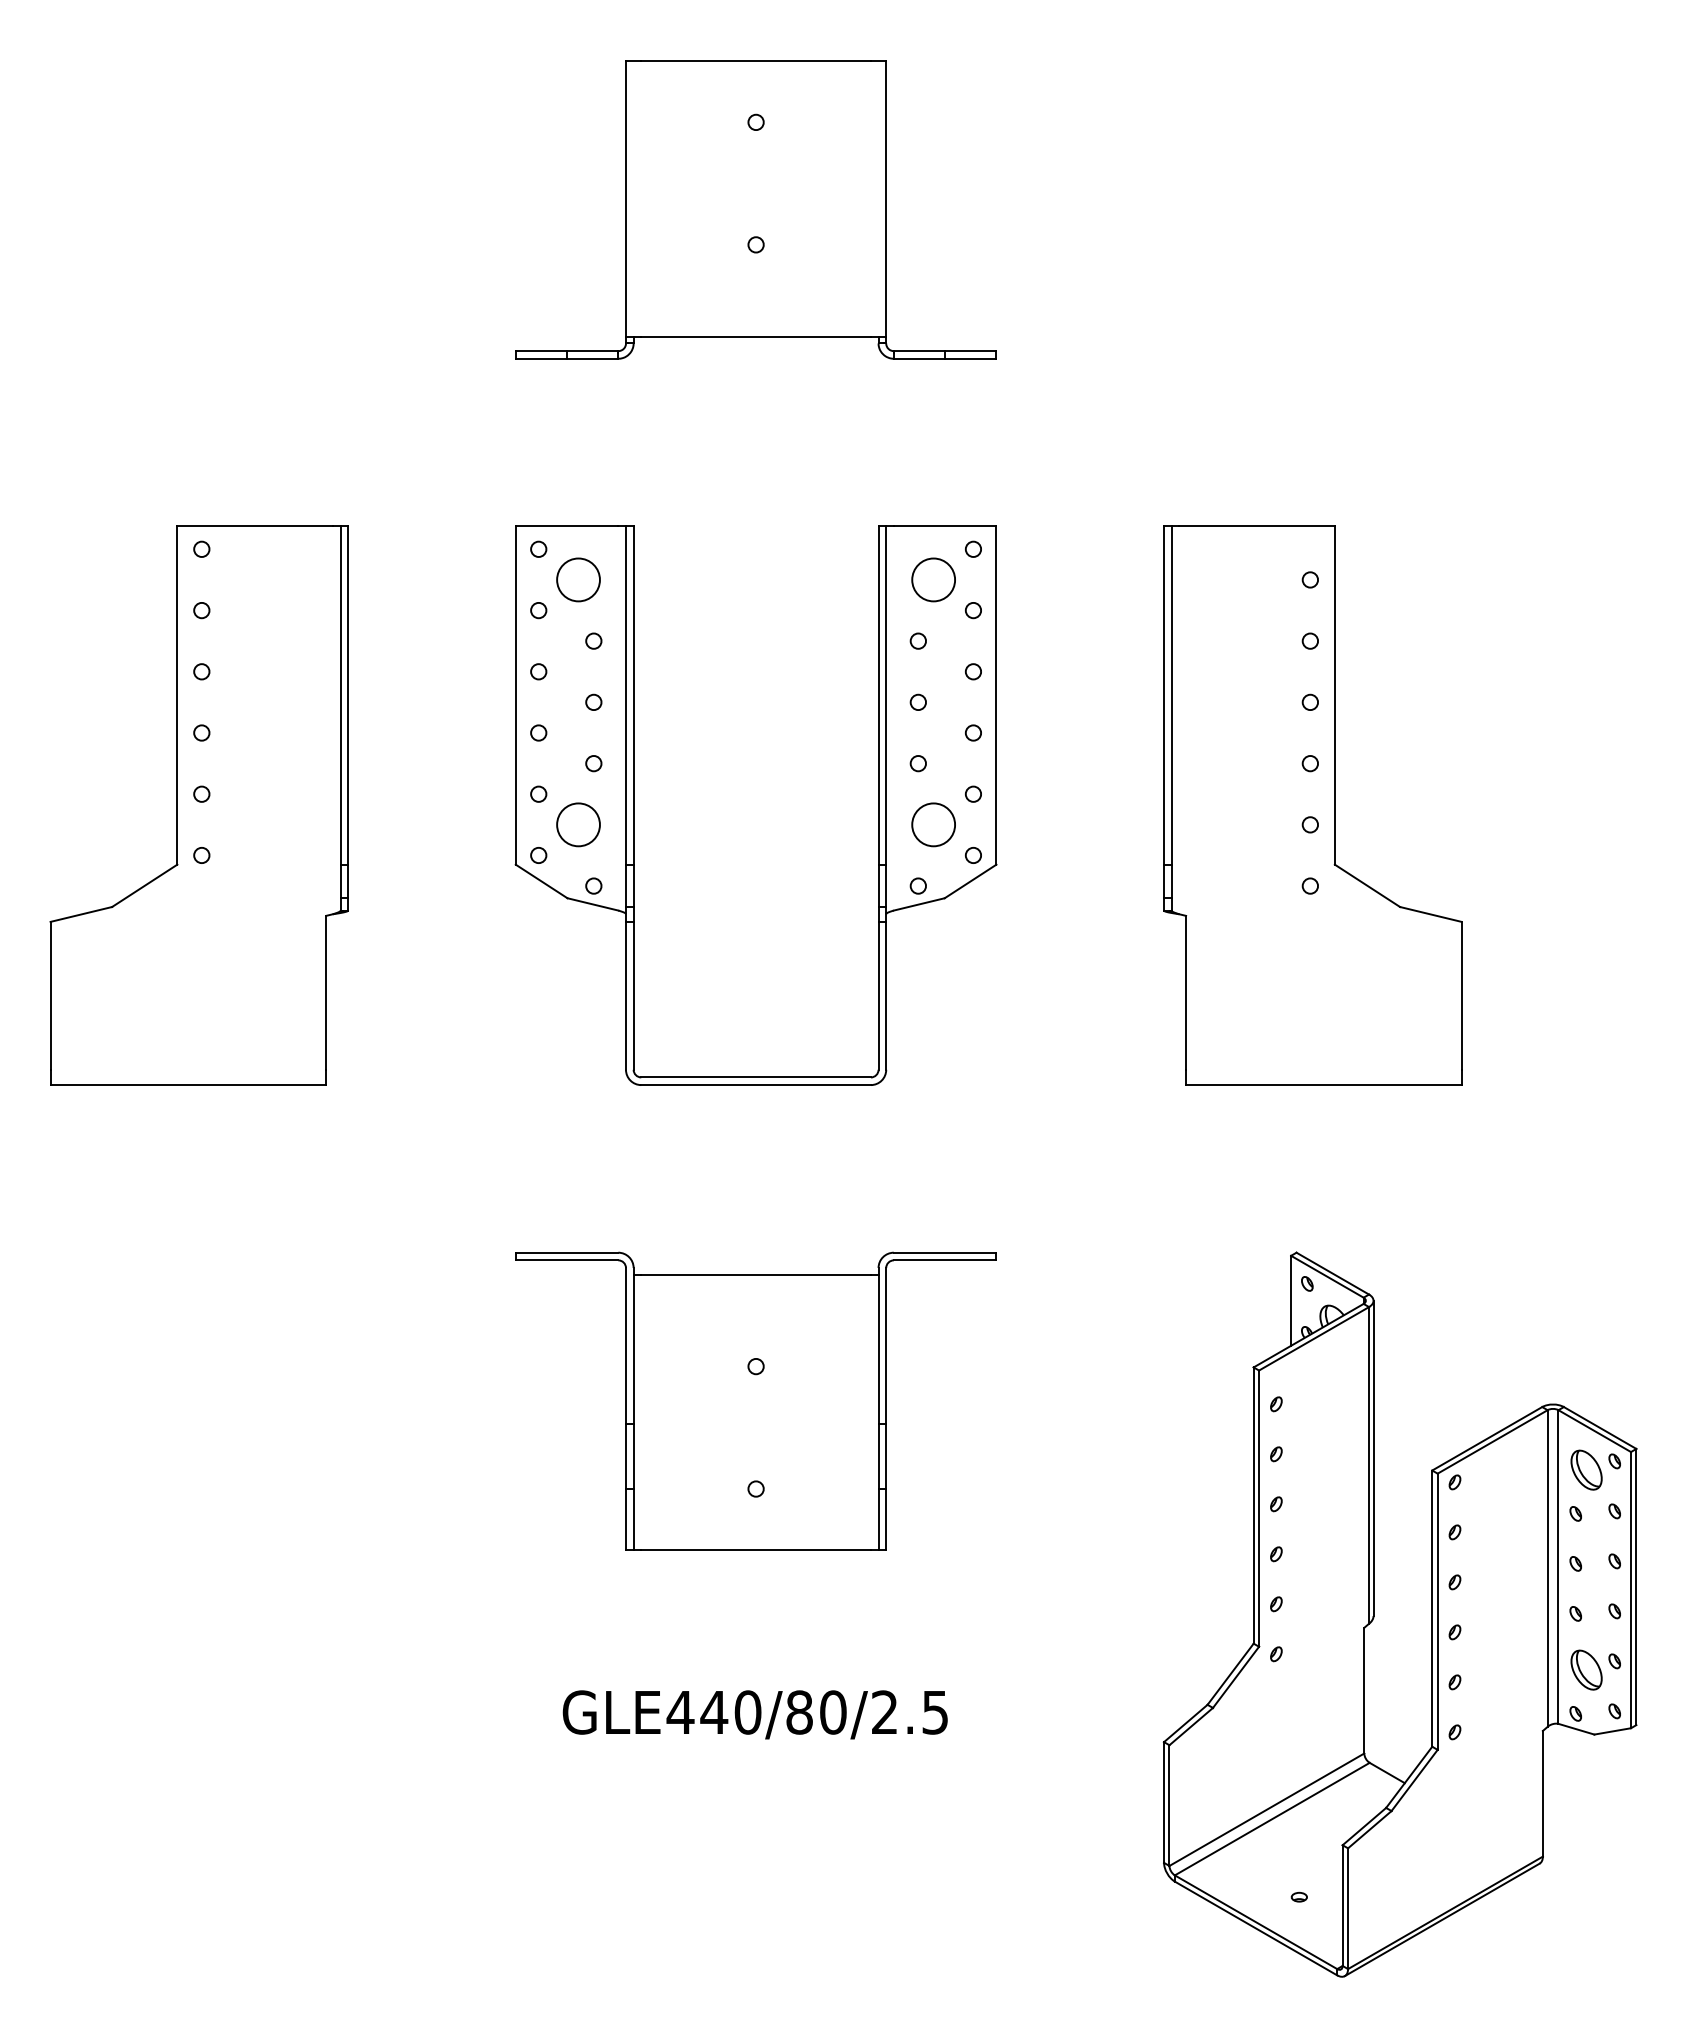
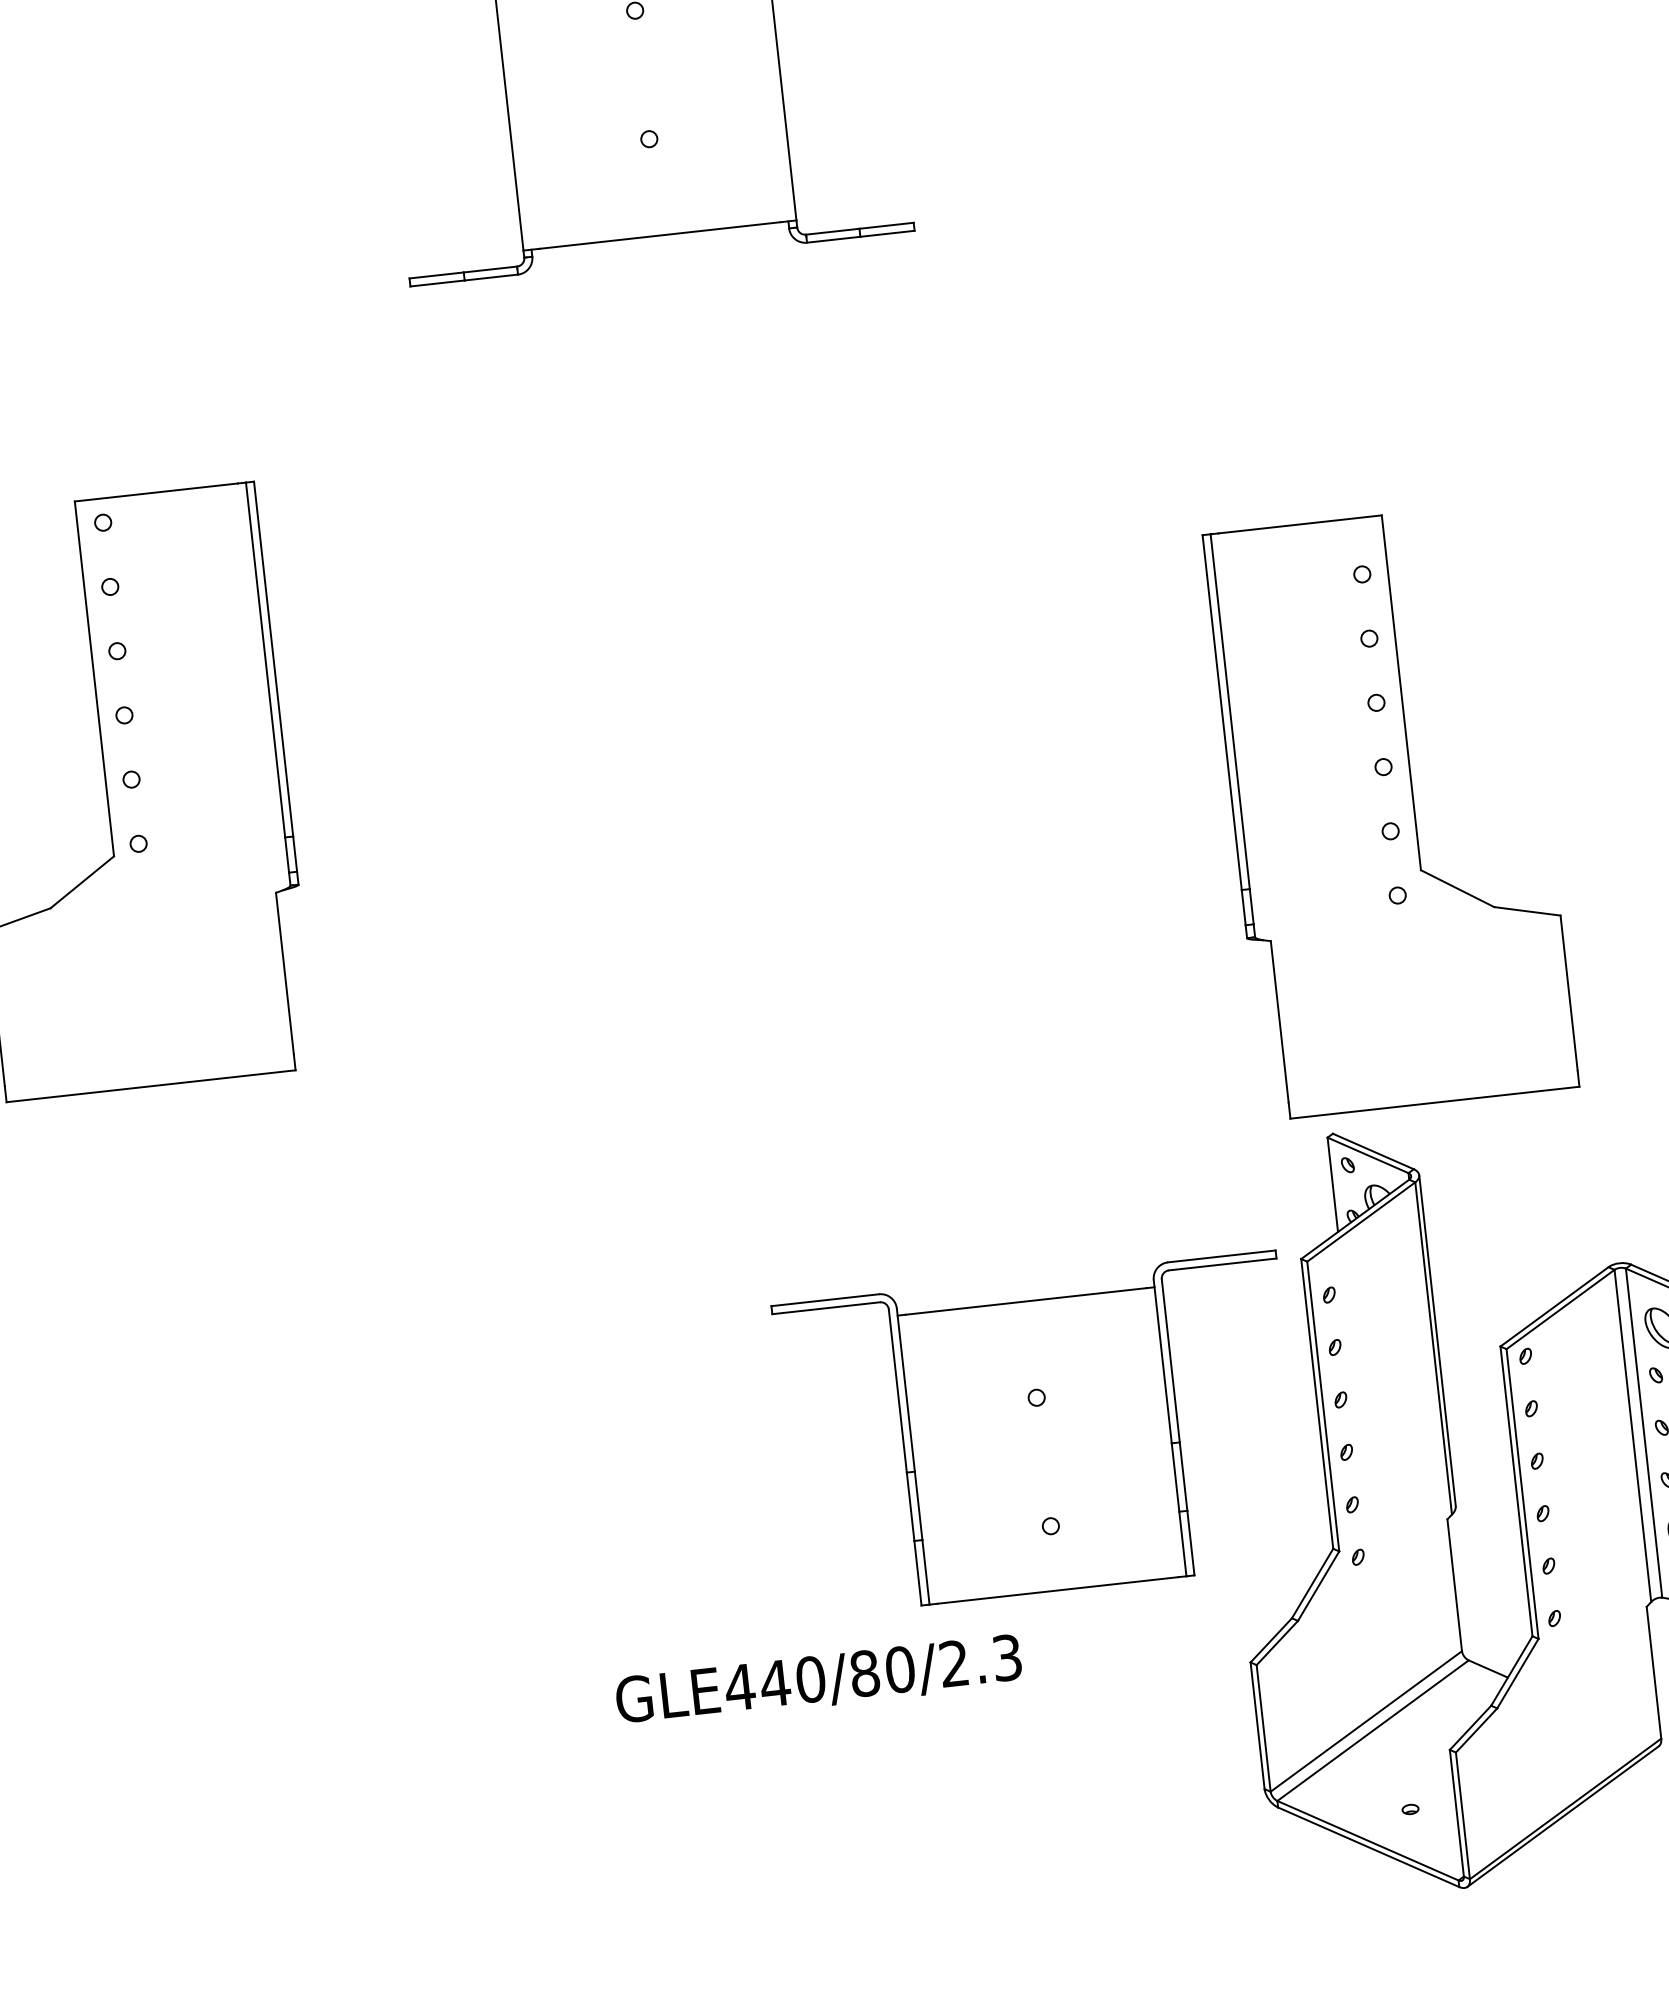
part: (634, 805) -> (586, 741), removed
part: (1312, 805) -> (1390, 810), moved
part: (755, 1400) -> (1040, 1433), moved
text: (935, 1712) -> (1007, 1657), GLE440/80/2.5 -> GLE440/80/2.3

